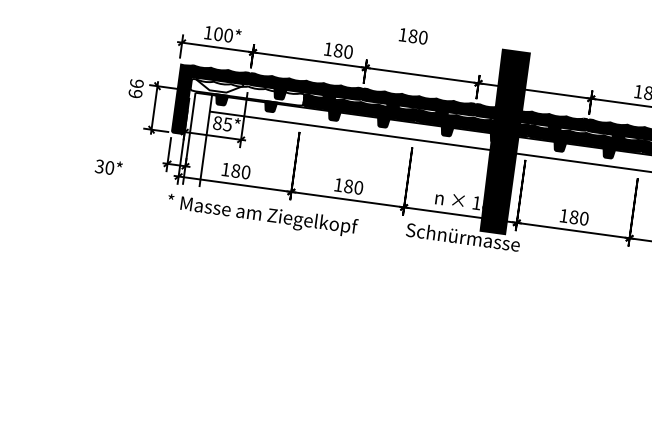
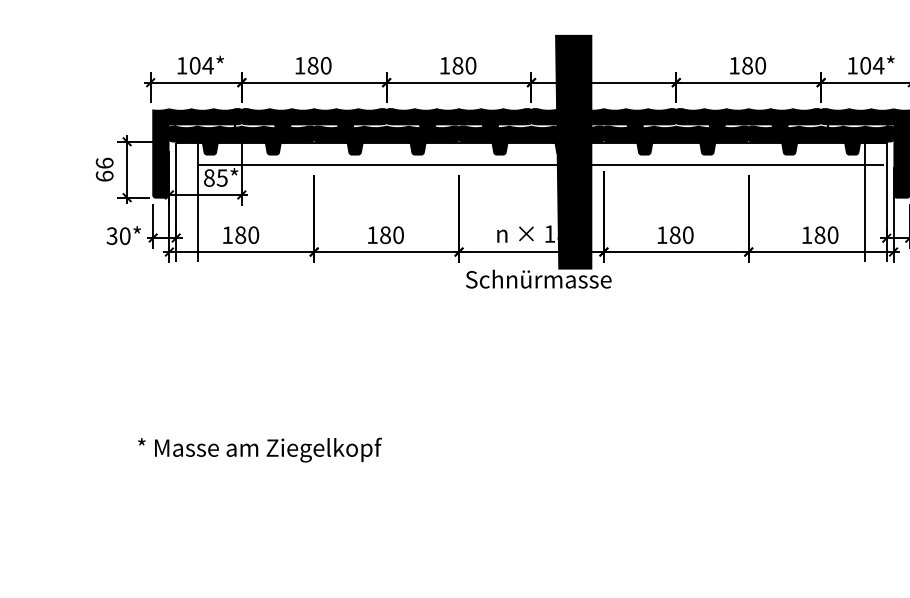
text: (228, 35) -> (207, 65), 100* -> 104*
text: (413, 36) -> (458, 65), moved
text: (338, 50) -> (313, 65), moved
text: (136, 88) -> (104, 169), moved
fill: (247, 91) -> (241, 133), added
text: (108, 167) -> (123, 235), moved
text: (262, 215) -> (259, 449), moved

